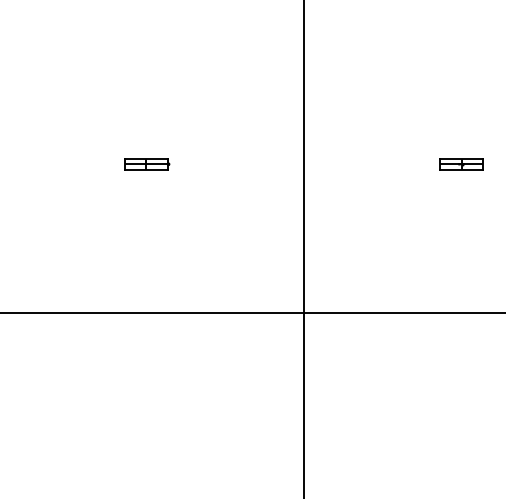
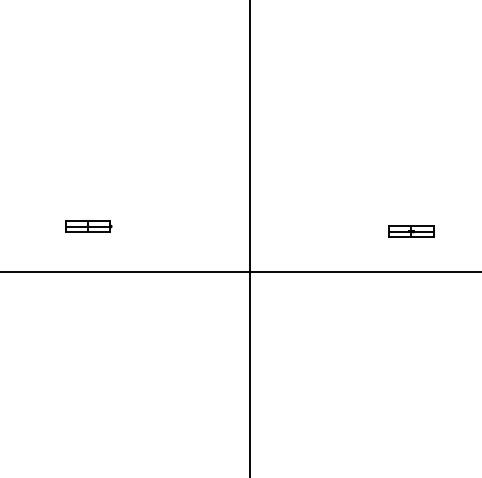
part: (147, 164) -> (89, 226), moved
part: (461, 164) -> (411, 231), moved

